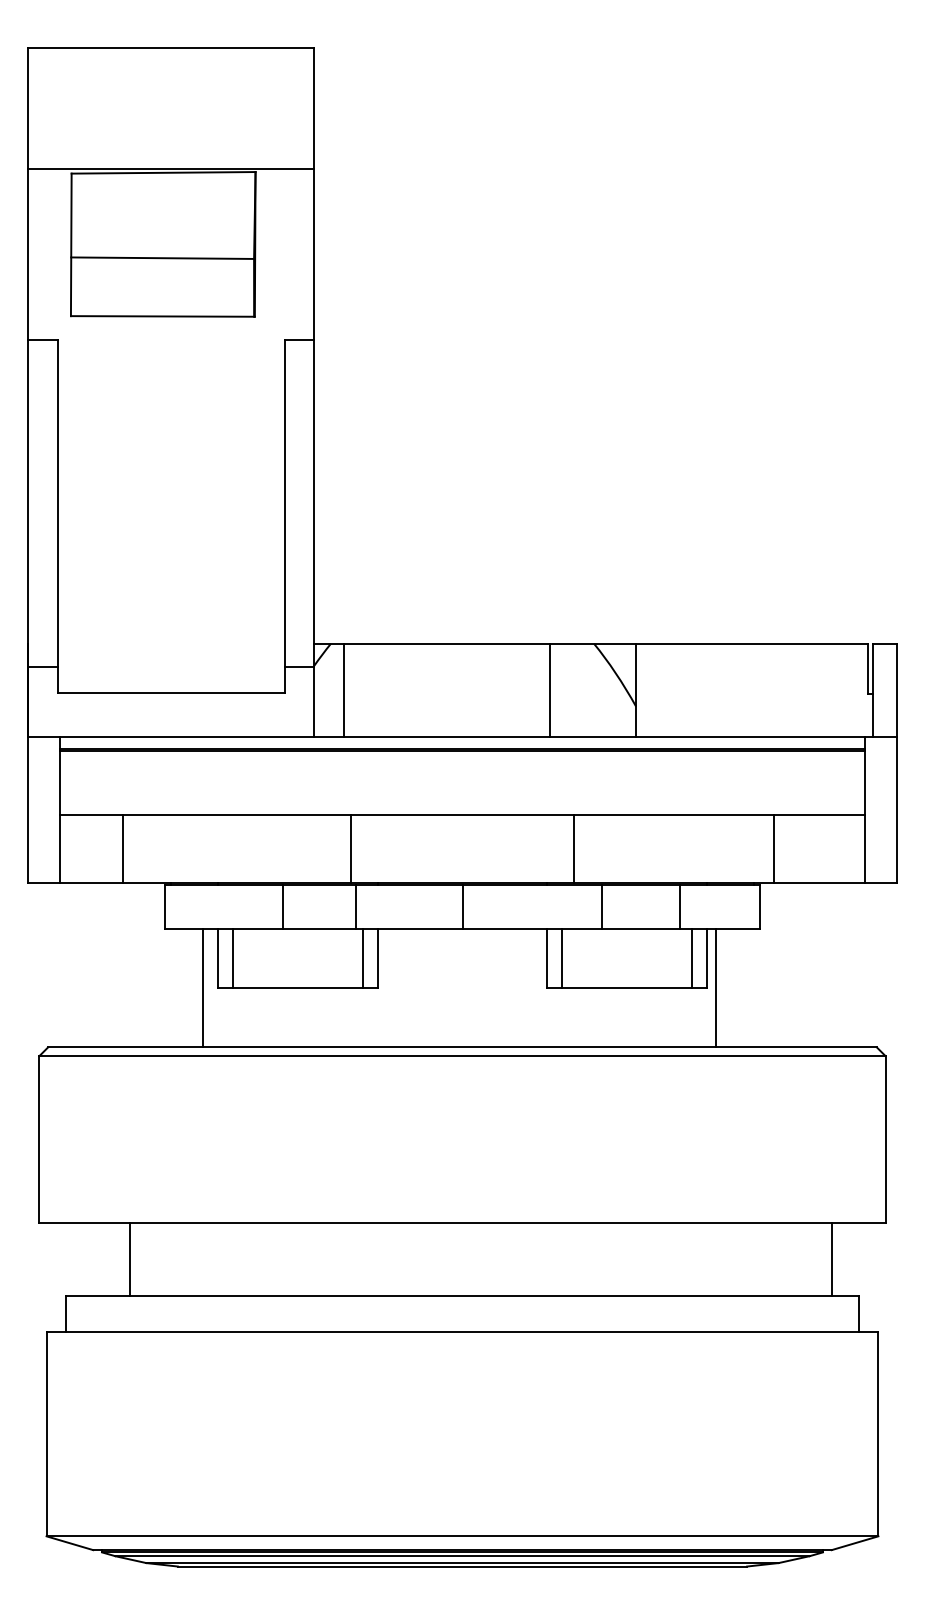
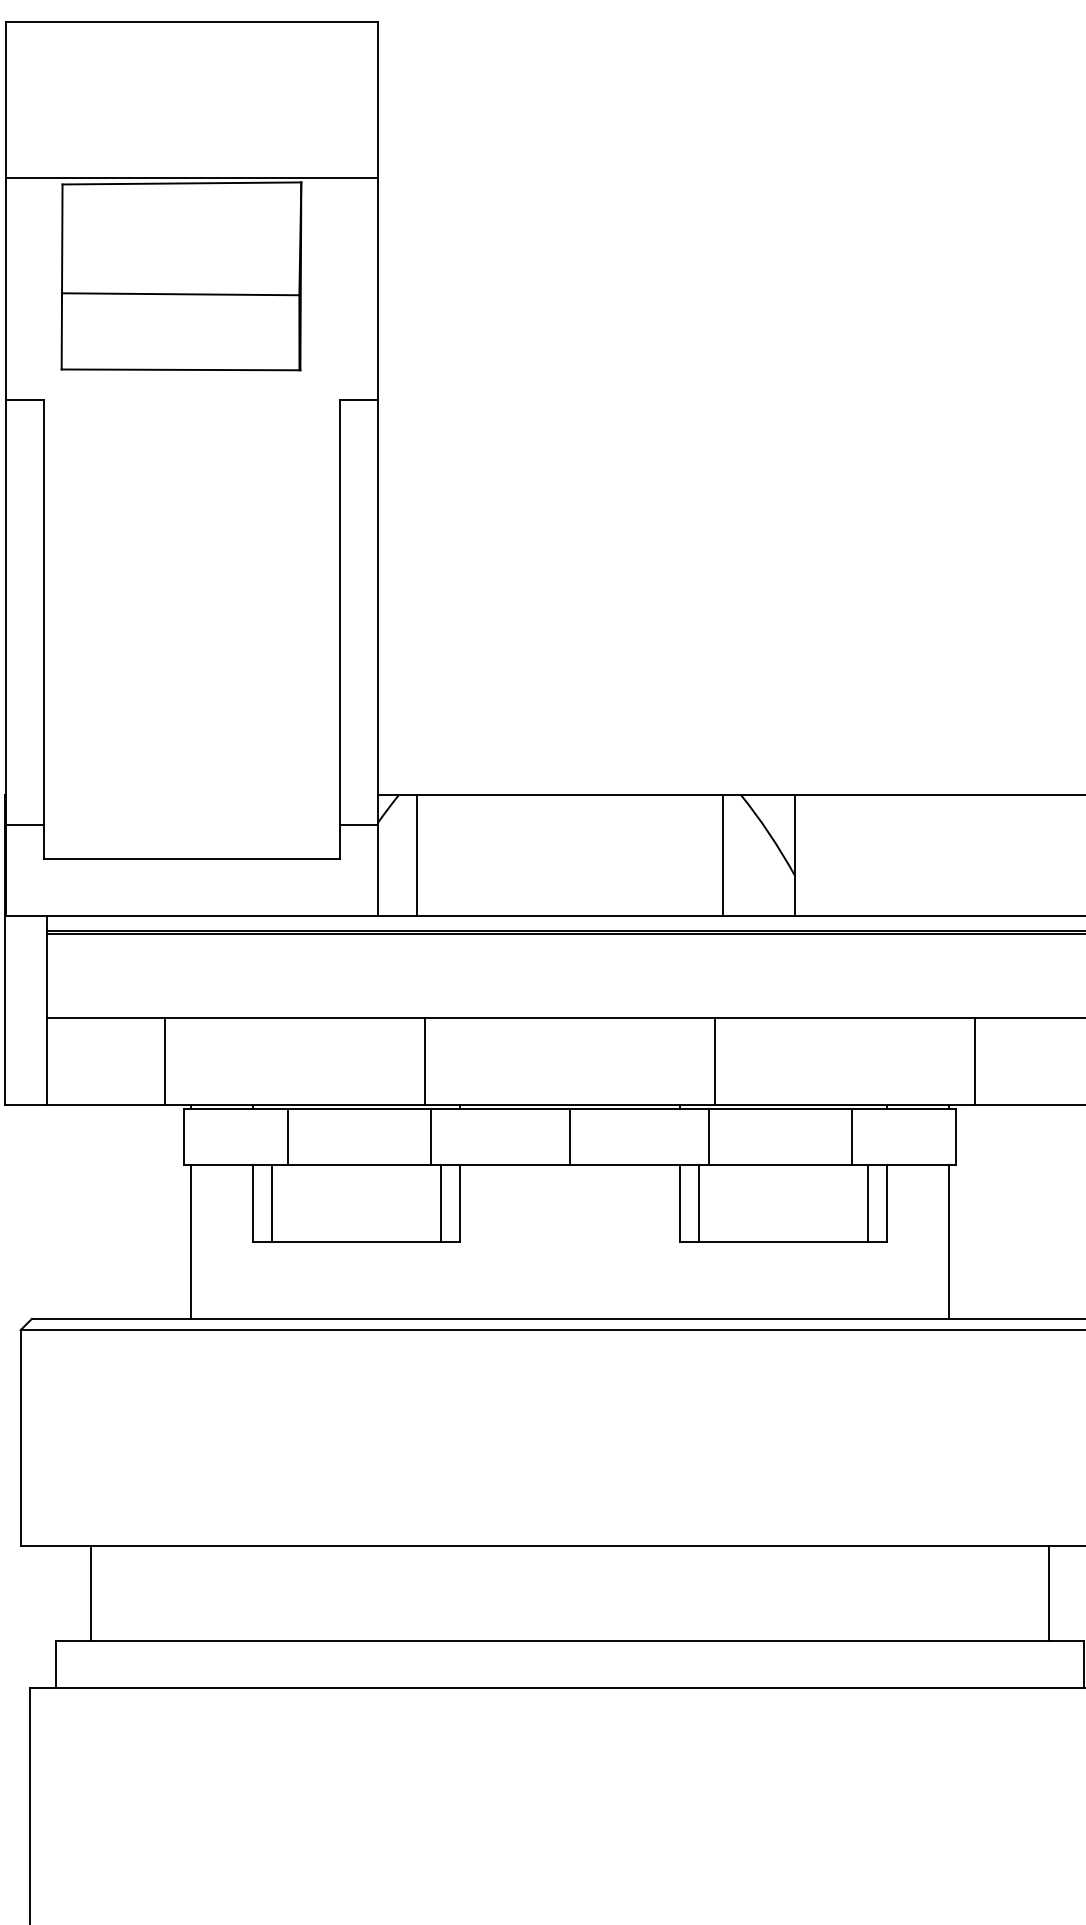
line: (549, 690) -> (723, 855), moved
line: (122, 848) -> (164, 1060), moved
line: (283, 907) -> (288, 1137), moved
line: (602, 907) -> (708, 1137), moved
line: (202, 988) -> (190, 1242), moved
line: (716, 988) -> (949, 1242), moved
line: (130, 1258) -> (90, 1592), moved

